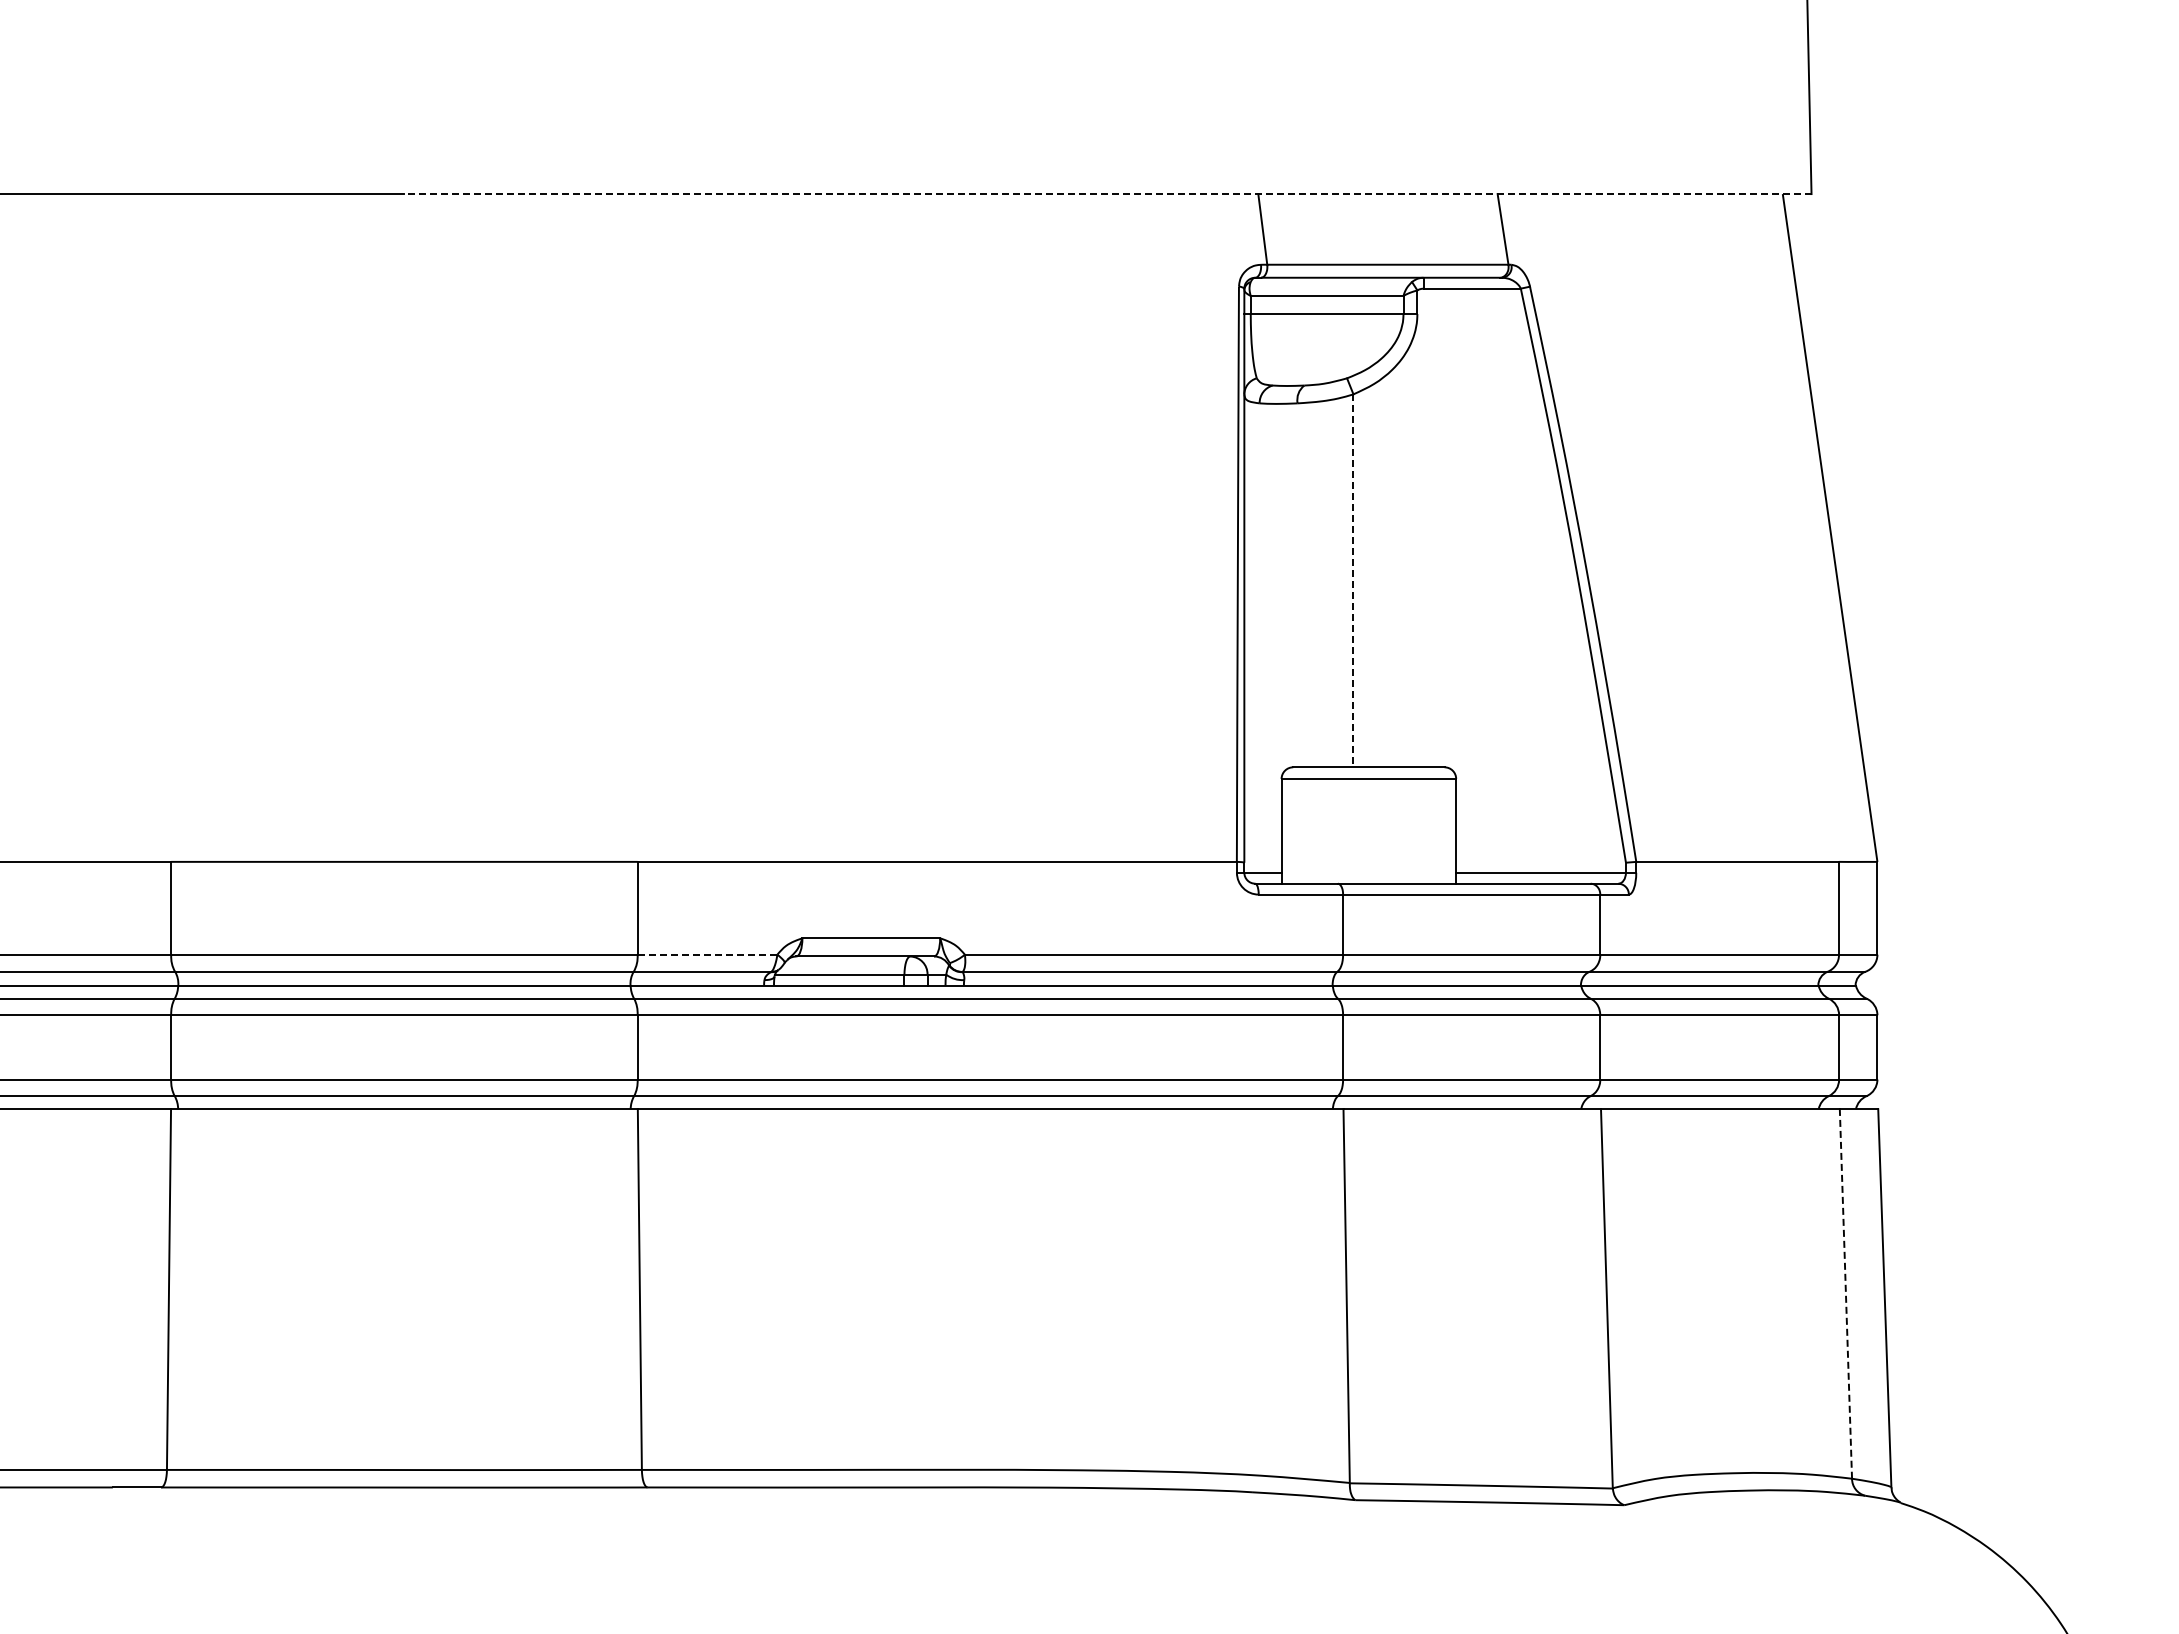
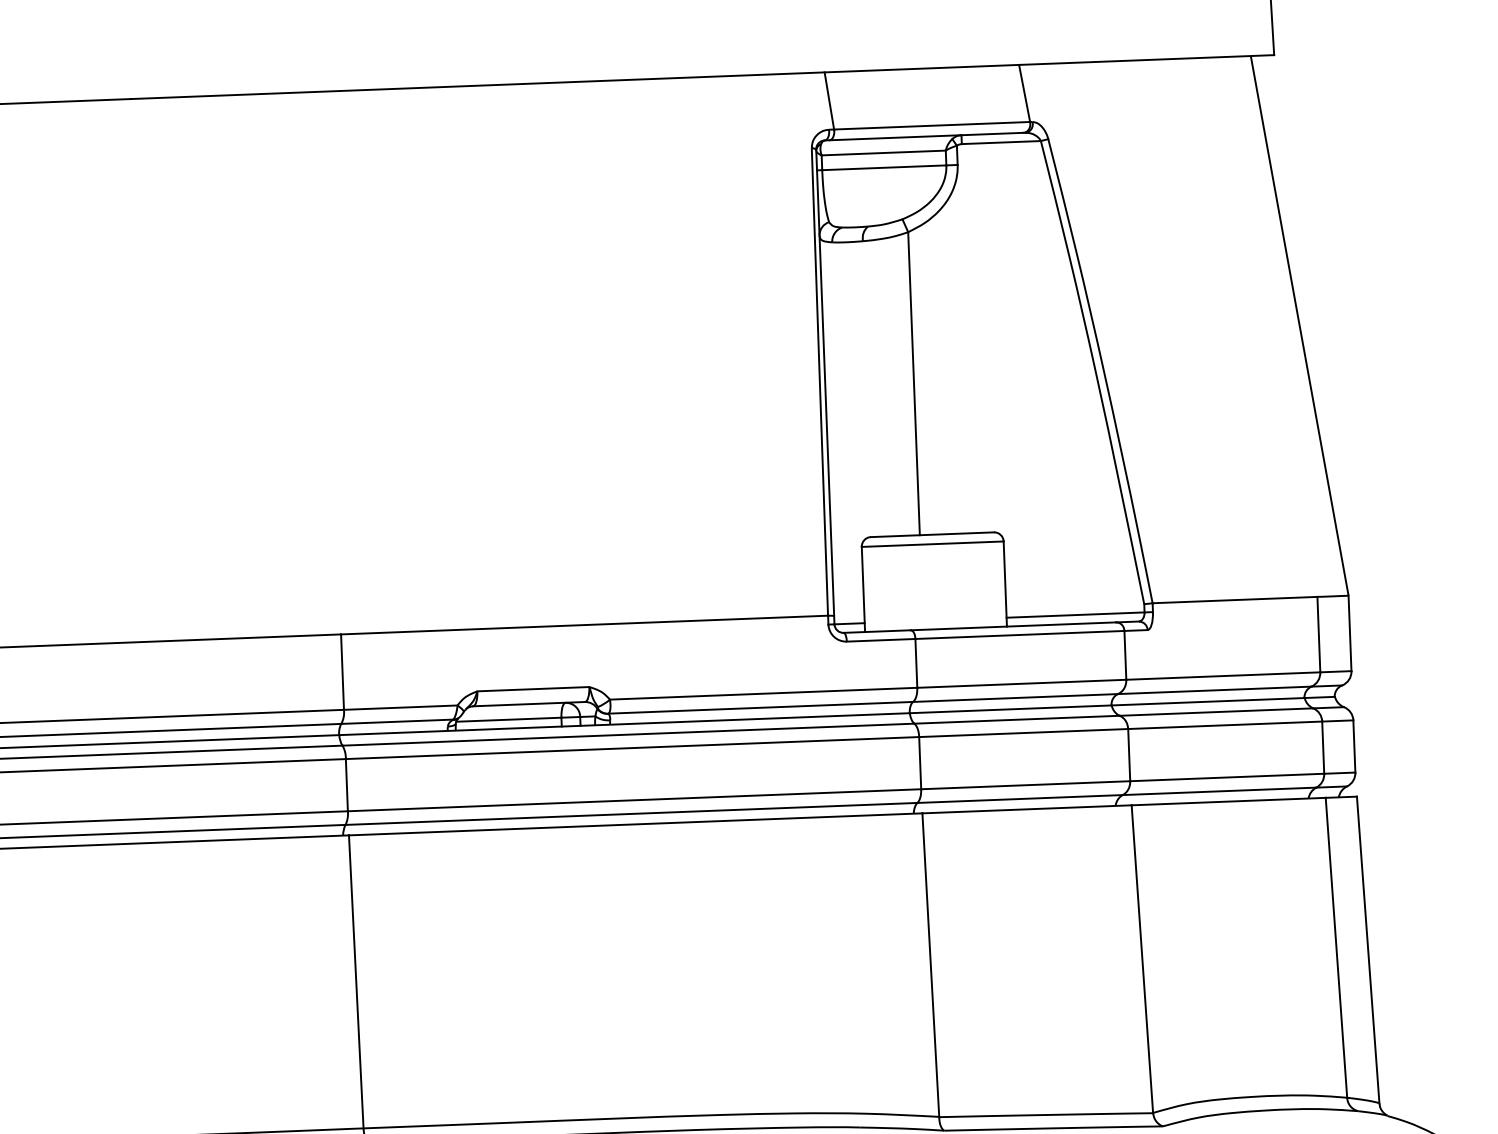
line: (1107, 194) -> (702, 77), dashed -> solid
line: (1353, 581) -> (914, 384), dashed -> solid
line: (707, 954) -> (400, 707), dashed -> solid
line: (1845, 1293) -> (1336, 947), dashed -> solid

